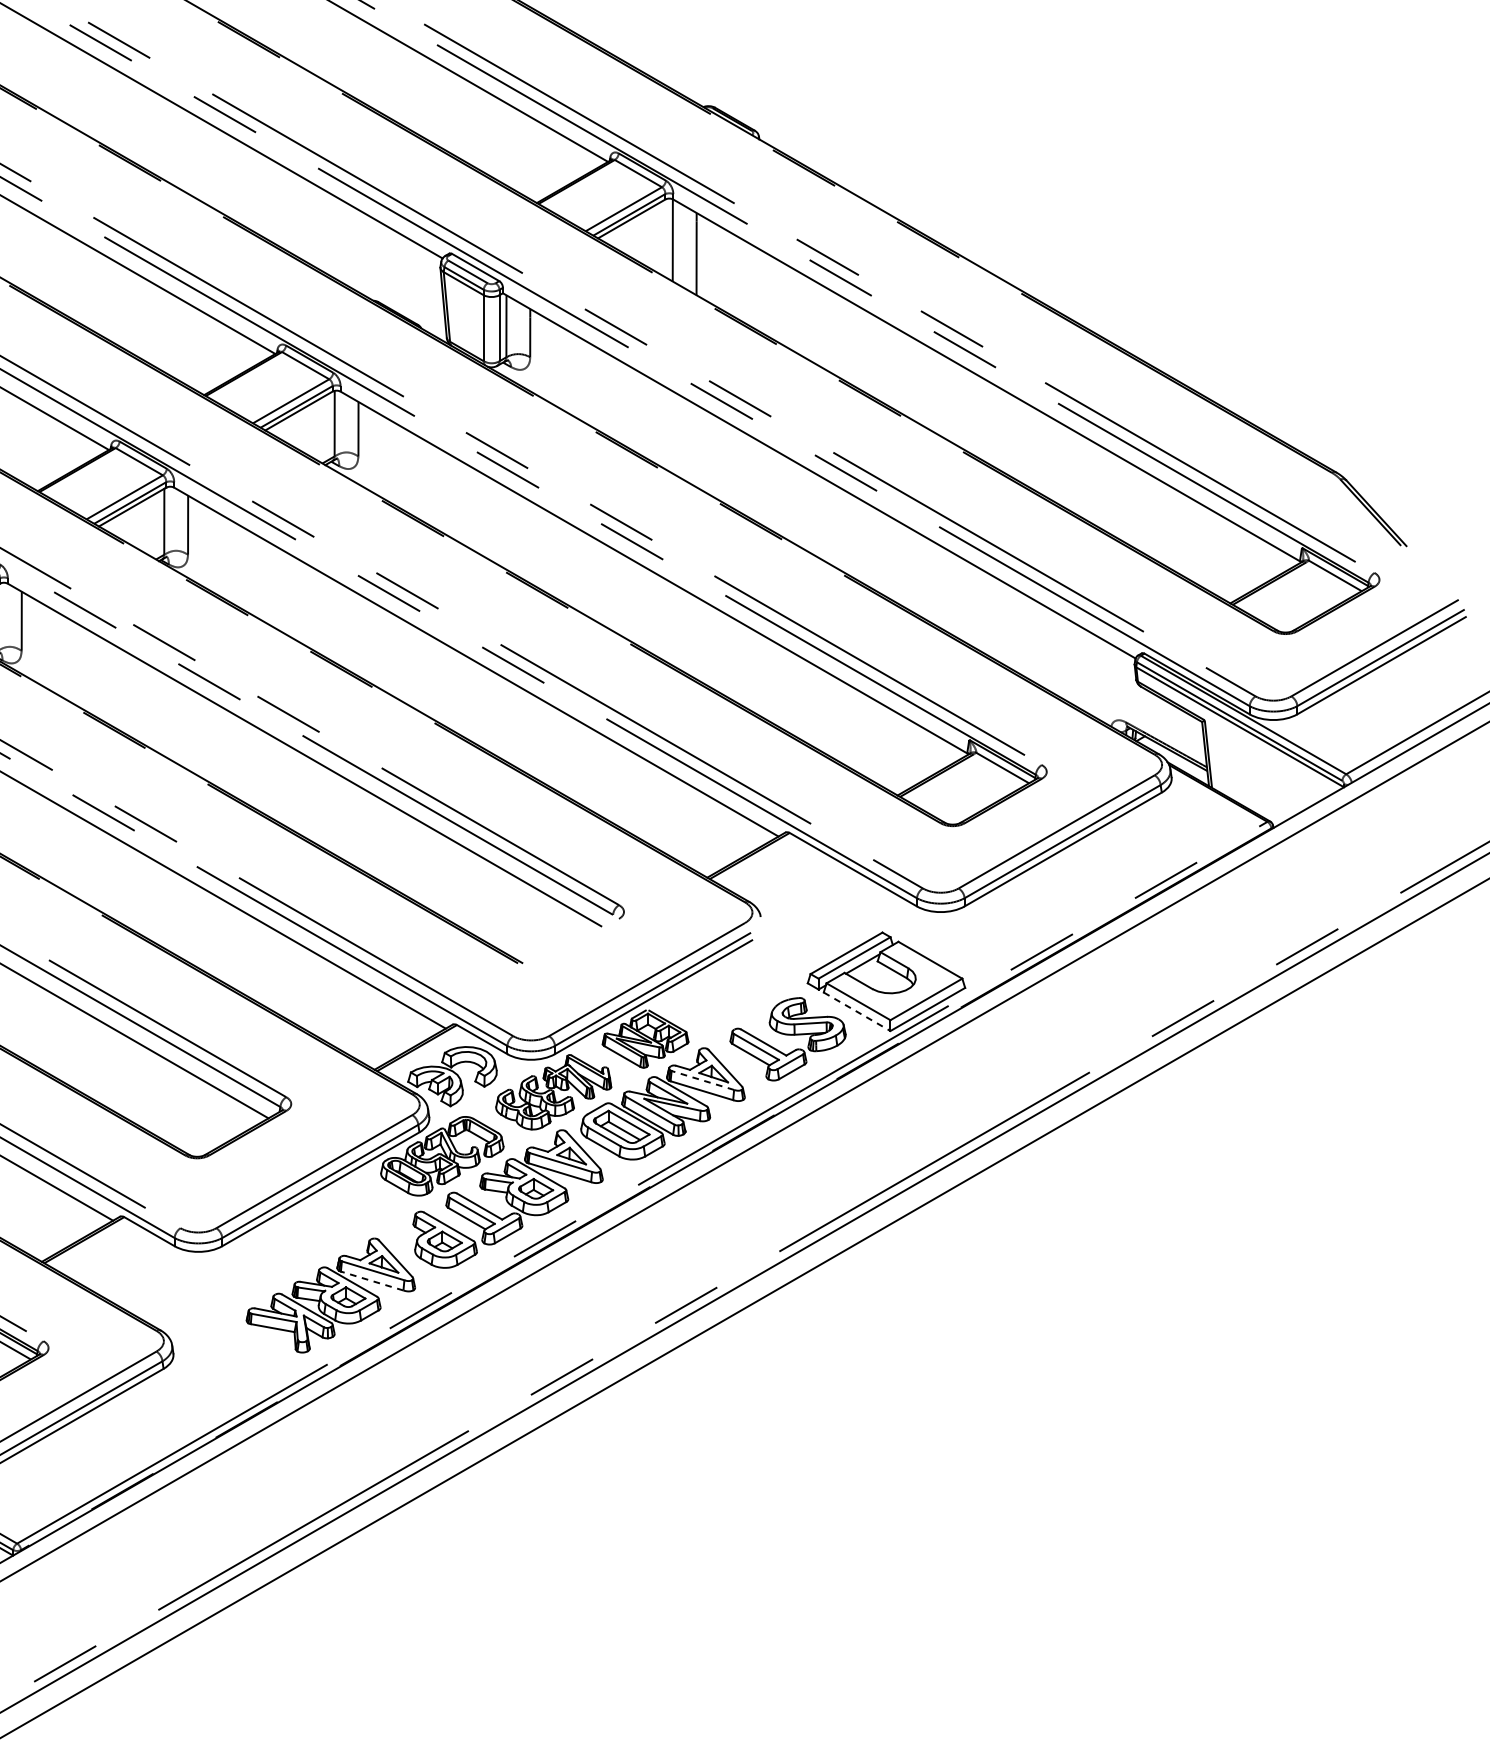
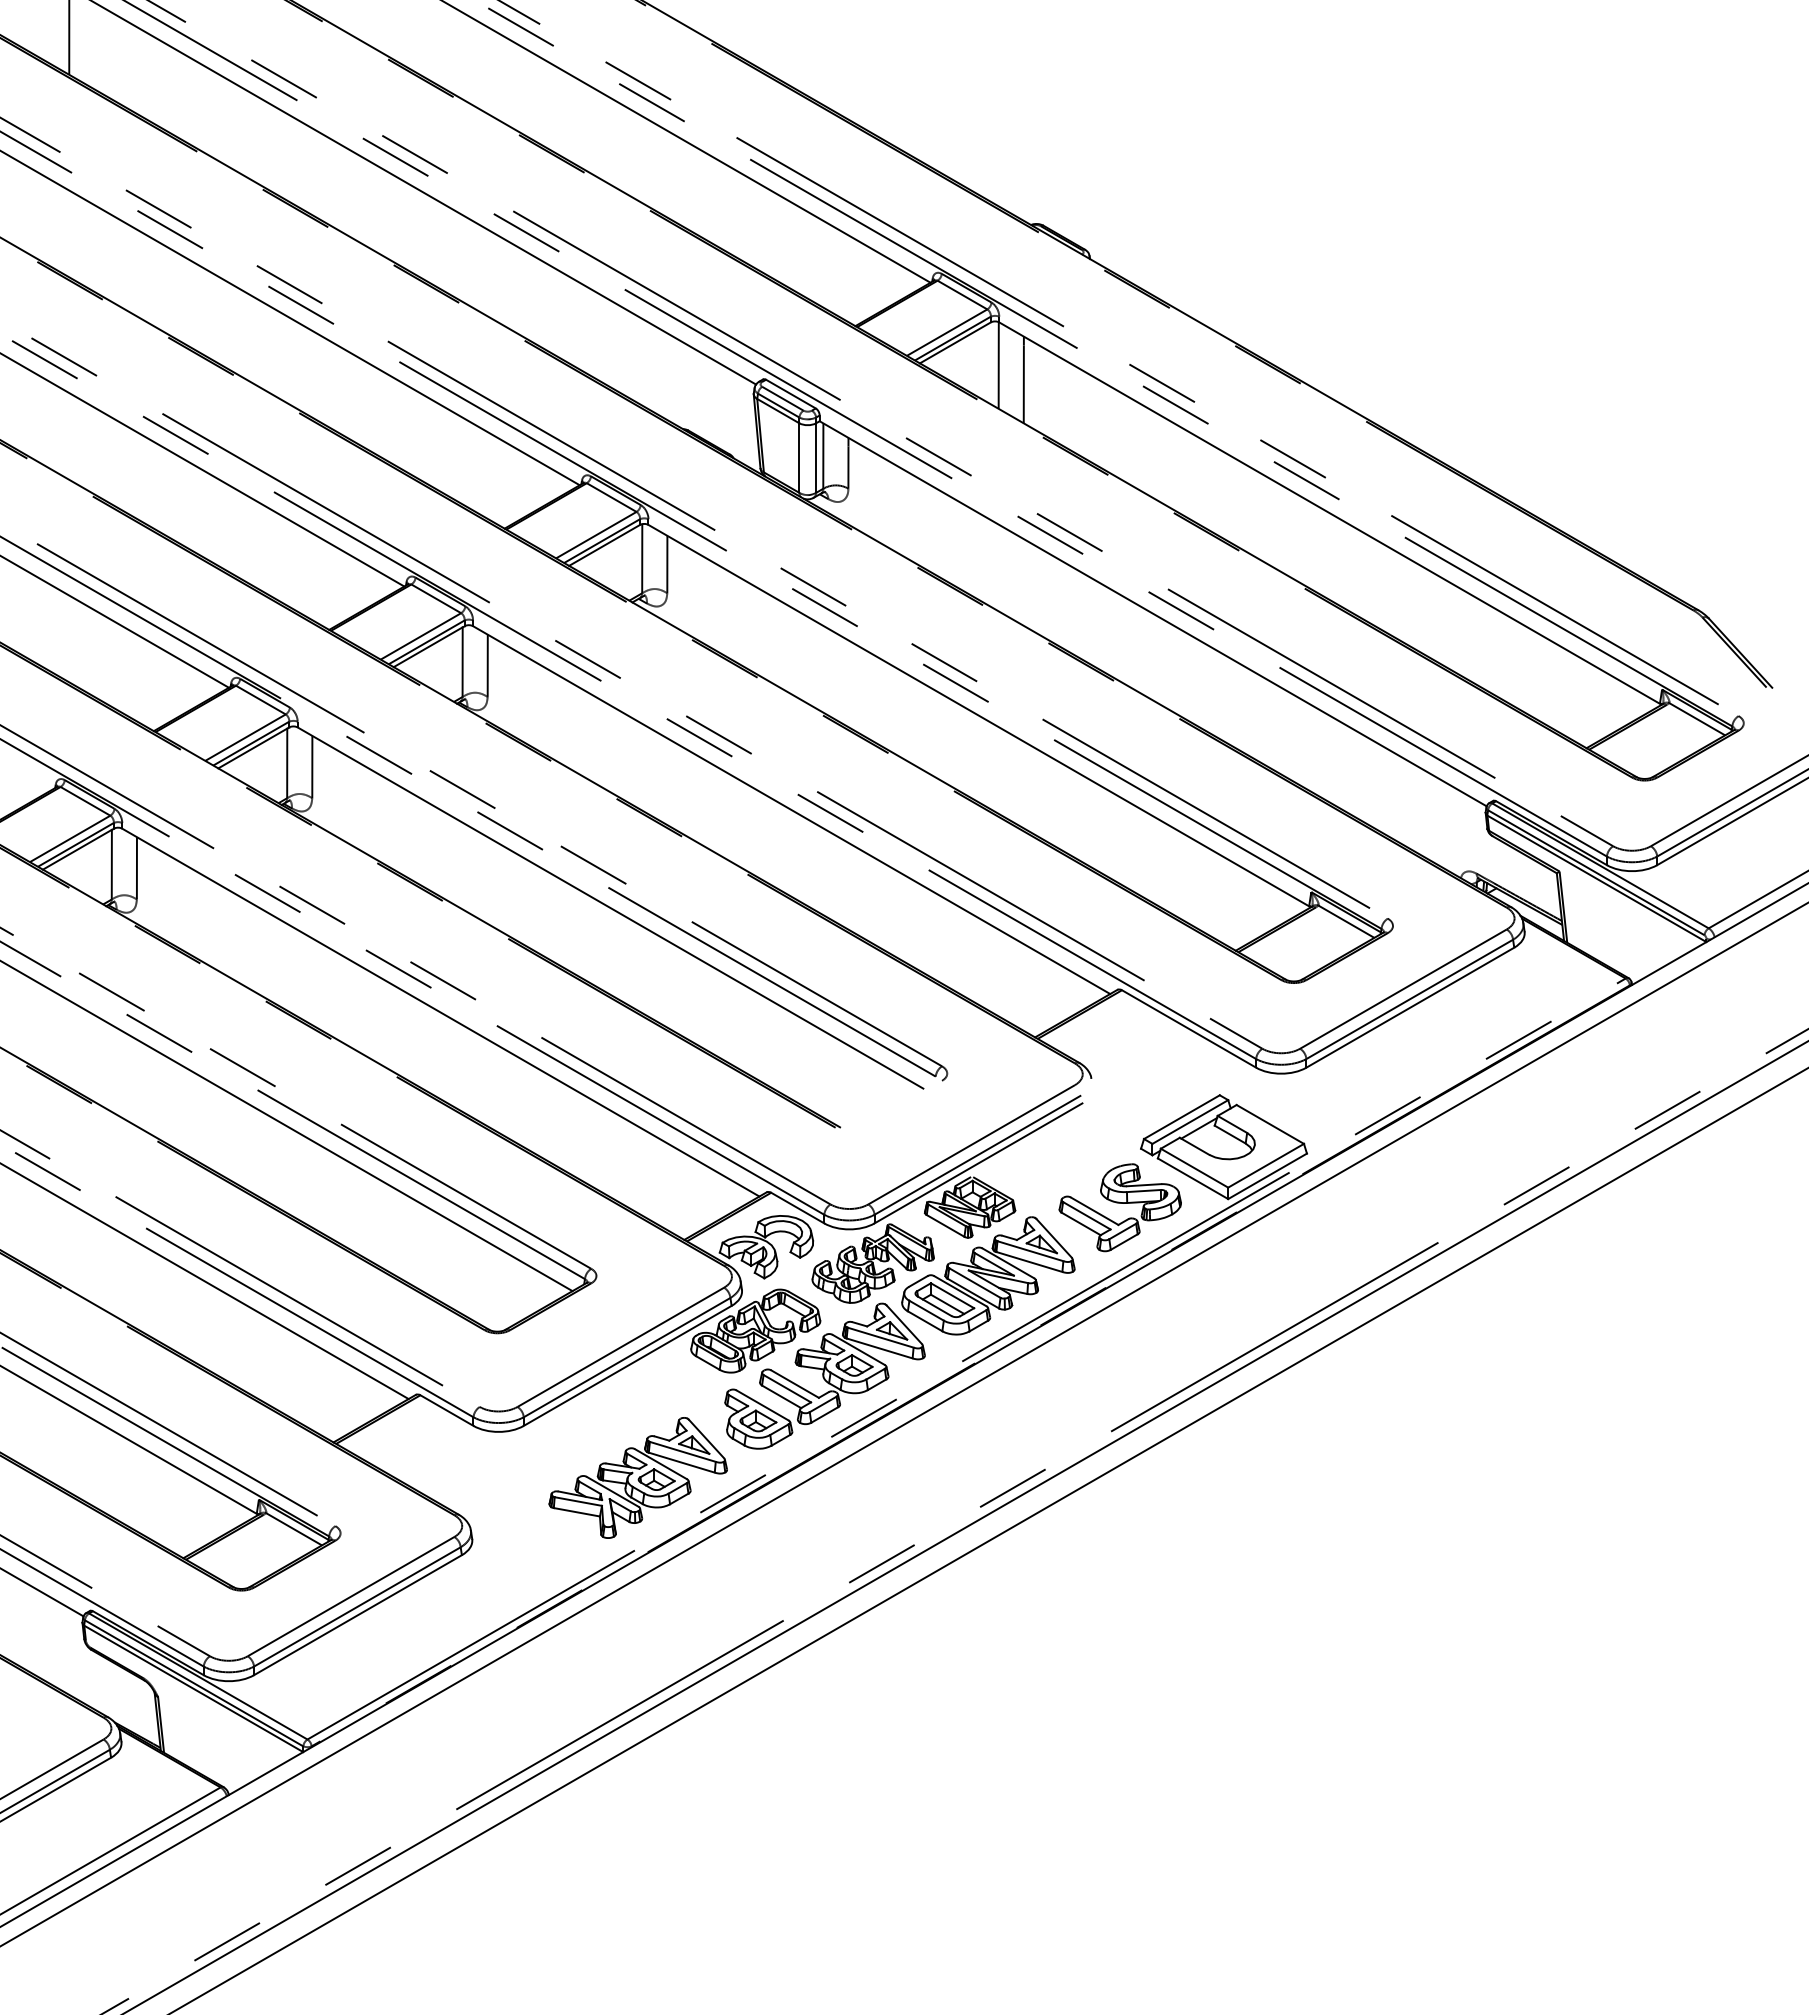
line: (857, 1011) -> (1193, 1178), dashed -> solid
line: (701, 1080) -> (1029, 1251), dashed -> solid
line: (371, 1280) -> (681, 1462), dashed -> solid

